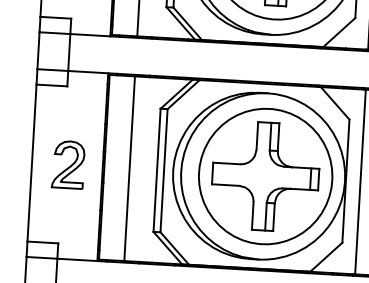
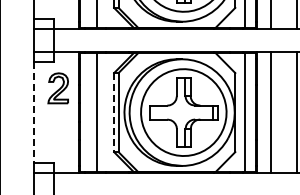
line: (31, 164) -> (33, 113), solid -> dashed
part: (67, 164) -> (57, 88), moved
line: (157, 170) -> (114, 112), solid -> dashed

